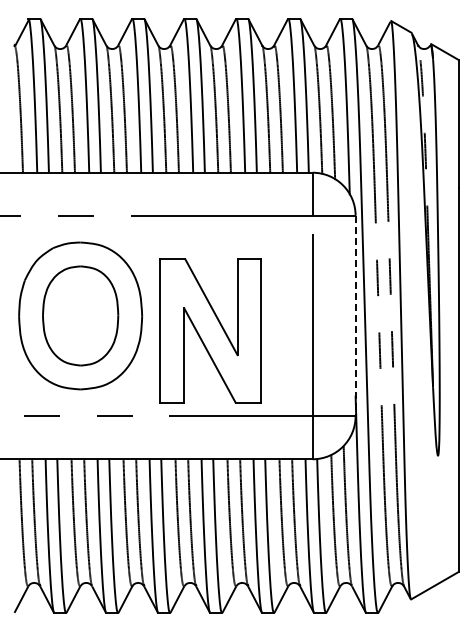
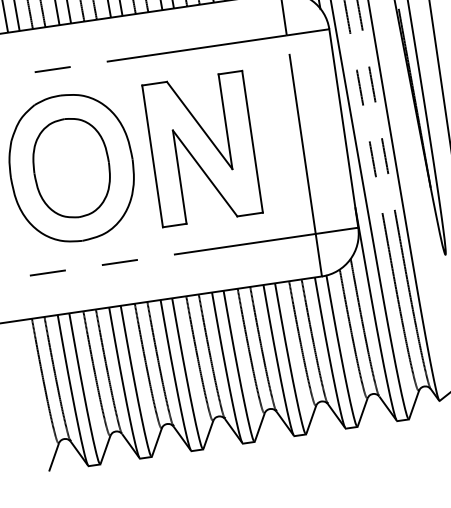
line: (355, 316) -> (343, 129), dashed -> solid
part: (210, 330) -> (202, 148), moved

